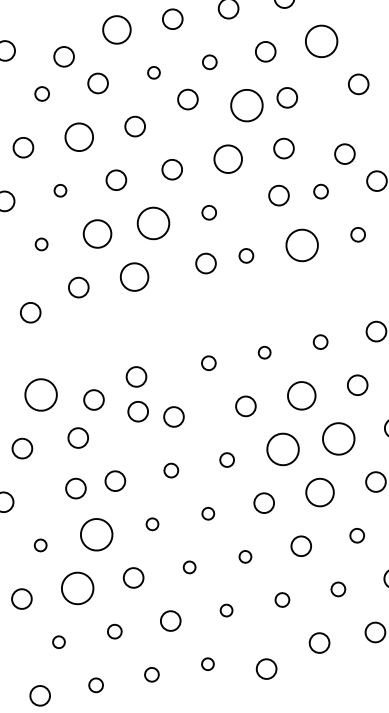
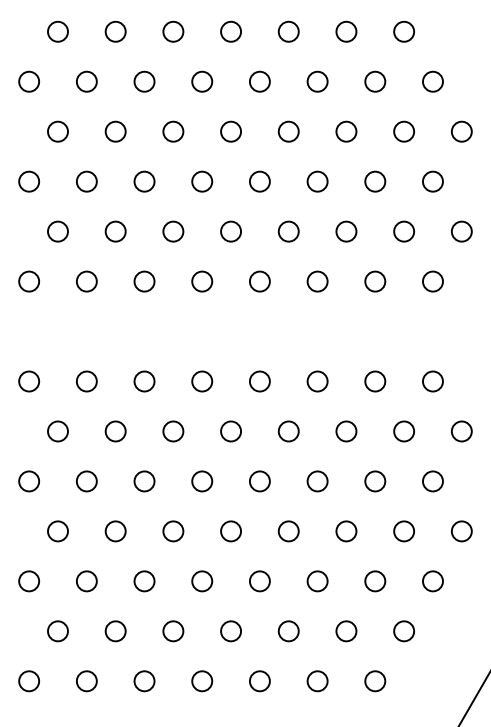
circle: (116, 29) -> (230, 31), size x0.71
circle: (321, 41) -> (432, 81), size x0.62
circle: (64, 56) -> (173, 31), moved
circle: (209, 62) -> (317, 81), size x1.43
circle: (153, 72) -> (259, 81), size x1.67
circle: (42, 93) -> (144, 81), size x1.43
circle: (286, 97) -> (403, 131), moved
circle: (187, 99) -> (288, 131), moved
circle: (246, 105) -> (346, 131), size x0.62
circle: (79, 136) -> (173, 131), size x0.71
circle: (344, 154) -> (432, 181), moved
circle: (228, 159) -> (317, 181), size x0.71
circle: (60, 190) -> (144, 181), size x1.67
circle: (320, 191) -> (403, 231), size x1.43
circle: (279, 195) -> (346, 231), moved
circle: (209, 212) -> (288, 231), size x1.43
circle: (152, 223) -> (230, 231), size x0.62
circle: (97, 233) -> (173, 231), size x0.71
circle: (357, 234) -> (432, 281), size x1.43
circle: (41, 244) -> (115, 231), size x1.67
circle: (302, 245) -> (375, 281), size x0.62
circle: (246, 255) -> (317, 281), size x1.43
circle: (205, 263) -> (259, 281), moved
circle: (134, 276) -> (202, 281), size x0.71
circle: (30, 312) -> (86, 281), moved
circle: (320, 342) -> (375, 381), size x1.43
circle: (264, 352) -> (317, 381), size x1.67
circle: (208, 363) -> (259, 381), size x1.43
circle: (136, 376) -> (202, 381), moved
circle: (40, 394) -> (86, 381), size x0.62
circle: (301, 395) -> (346, 431), size x0.71
circle: (93, 400) -> (144, 381), moved
circle: (138, 411) -> (173, 431), moved
circle: (173, 417) -> (230, 431), moved
circle: (339, 438) -> (375, 481), size x0.62
circle: (282, 449) -> (317, 481), size x0.62
circle: (226, 460) -> (259, 481), size x1.43
circle: (171, 470) -> (202, 481), size x1.43
circle: (75, 488) -> (86, 481), moved
circle: (320, 492) -> (346, 531), size x0.71
circle: (207, 513) -> (230, 531), size x1.67
circle: (152, 524) -> (173, 531), size x1.67
circle: (96, 534) -> (115, 531), size x0.62
circle: (357, 535) -> (375, 581), size x1.43
circle: (40, 545) -> (57, 531), size x1.67
circle: (245, 557) -> (259, 581), size x1.67
circle: (189, 567) -> (202, 581), size x1.67
circle: (77, 588) -> (86, 581), size x0.62
circle: (338, 589) -> (346, 631), size x1.43
circle: (282, 600) -> (288, 631), size x1.43
circle: (226, 610) -> (230, 631), size x1.67
circle: (114, 631) -> (115, 631), size x1.43
circle: (58, 642) -> (57, 631), size x1.67
circle: (208, 664) -> (202, 681), size x1.67
circle: (266, 669) -> (259, 681), moved
circle: (151, 674) -> (144, 681), size x1.43
circle: (95, 685) -> (86, 681), size x1.43

